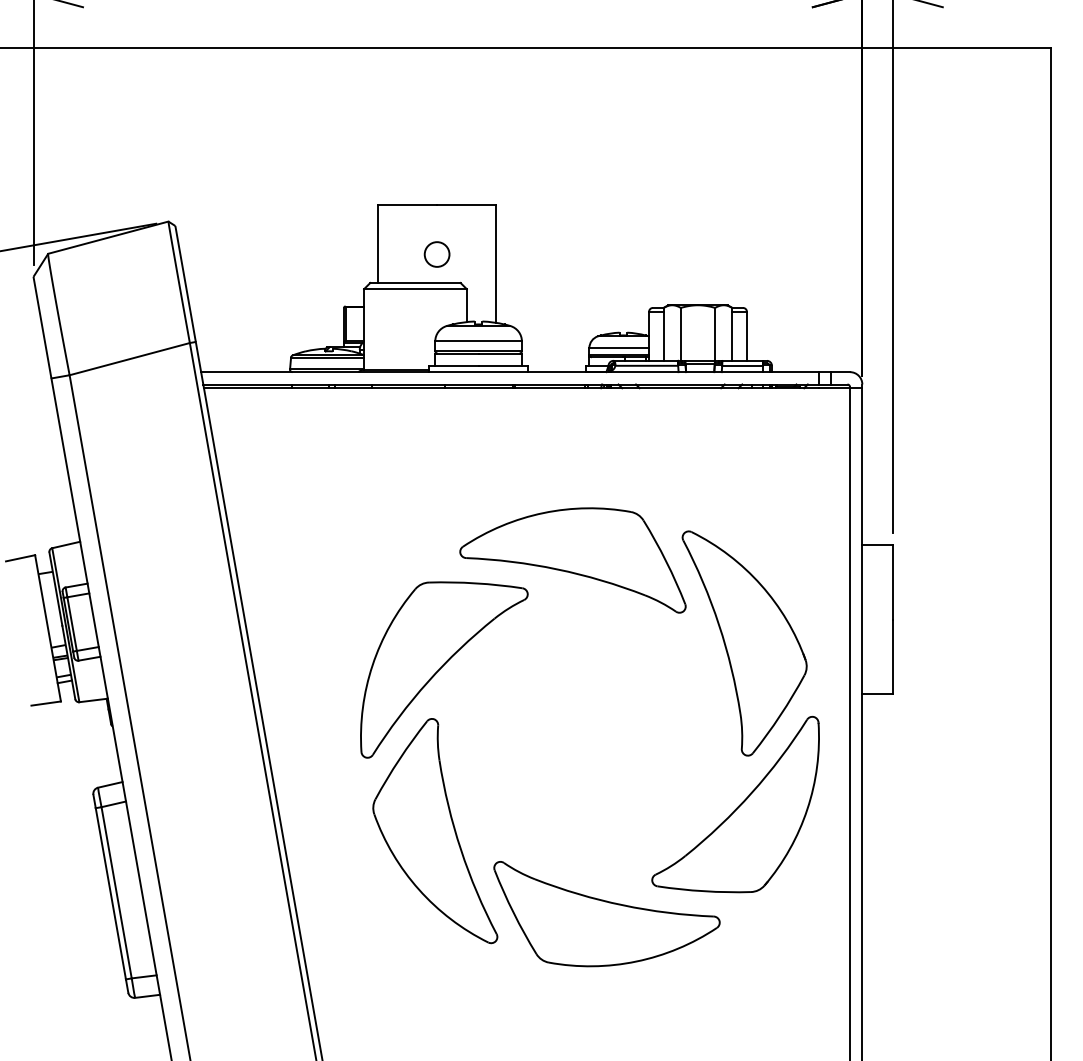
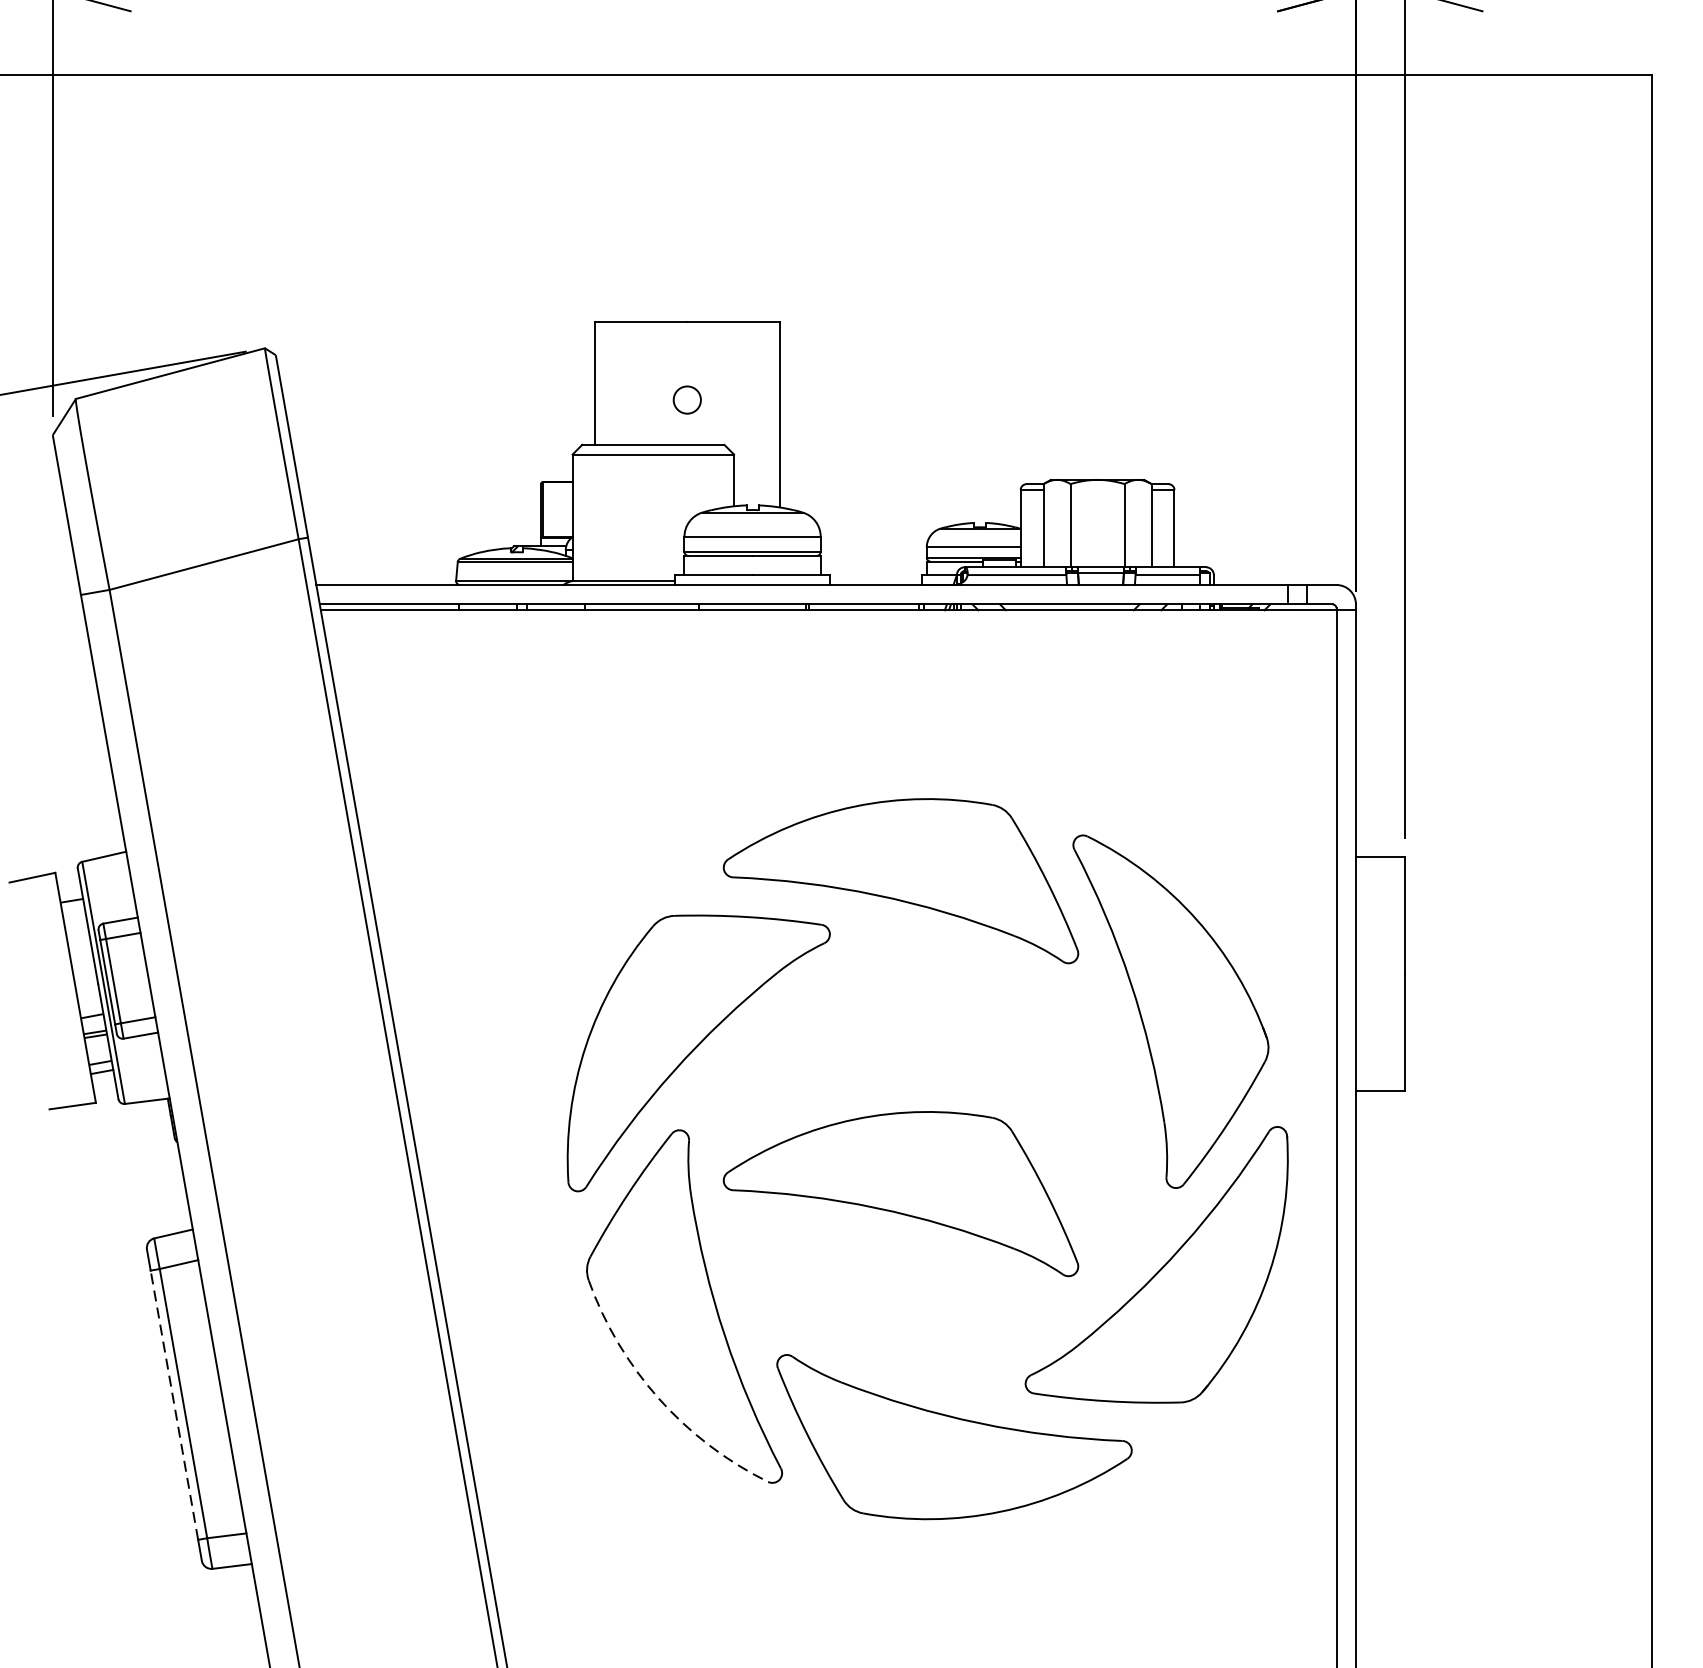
circle: (436, 254) -> (686, 400), size x0.7
part: (572, 759) -> (900, 1194), added
arc: (418, 889) -> (658, 1398), solid -> dashed
line: (110, 893) -> (173, 1404), solid -> dashed

